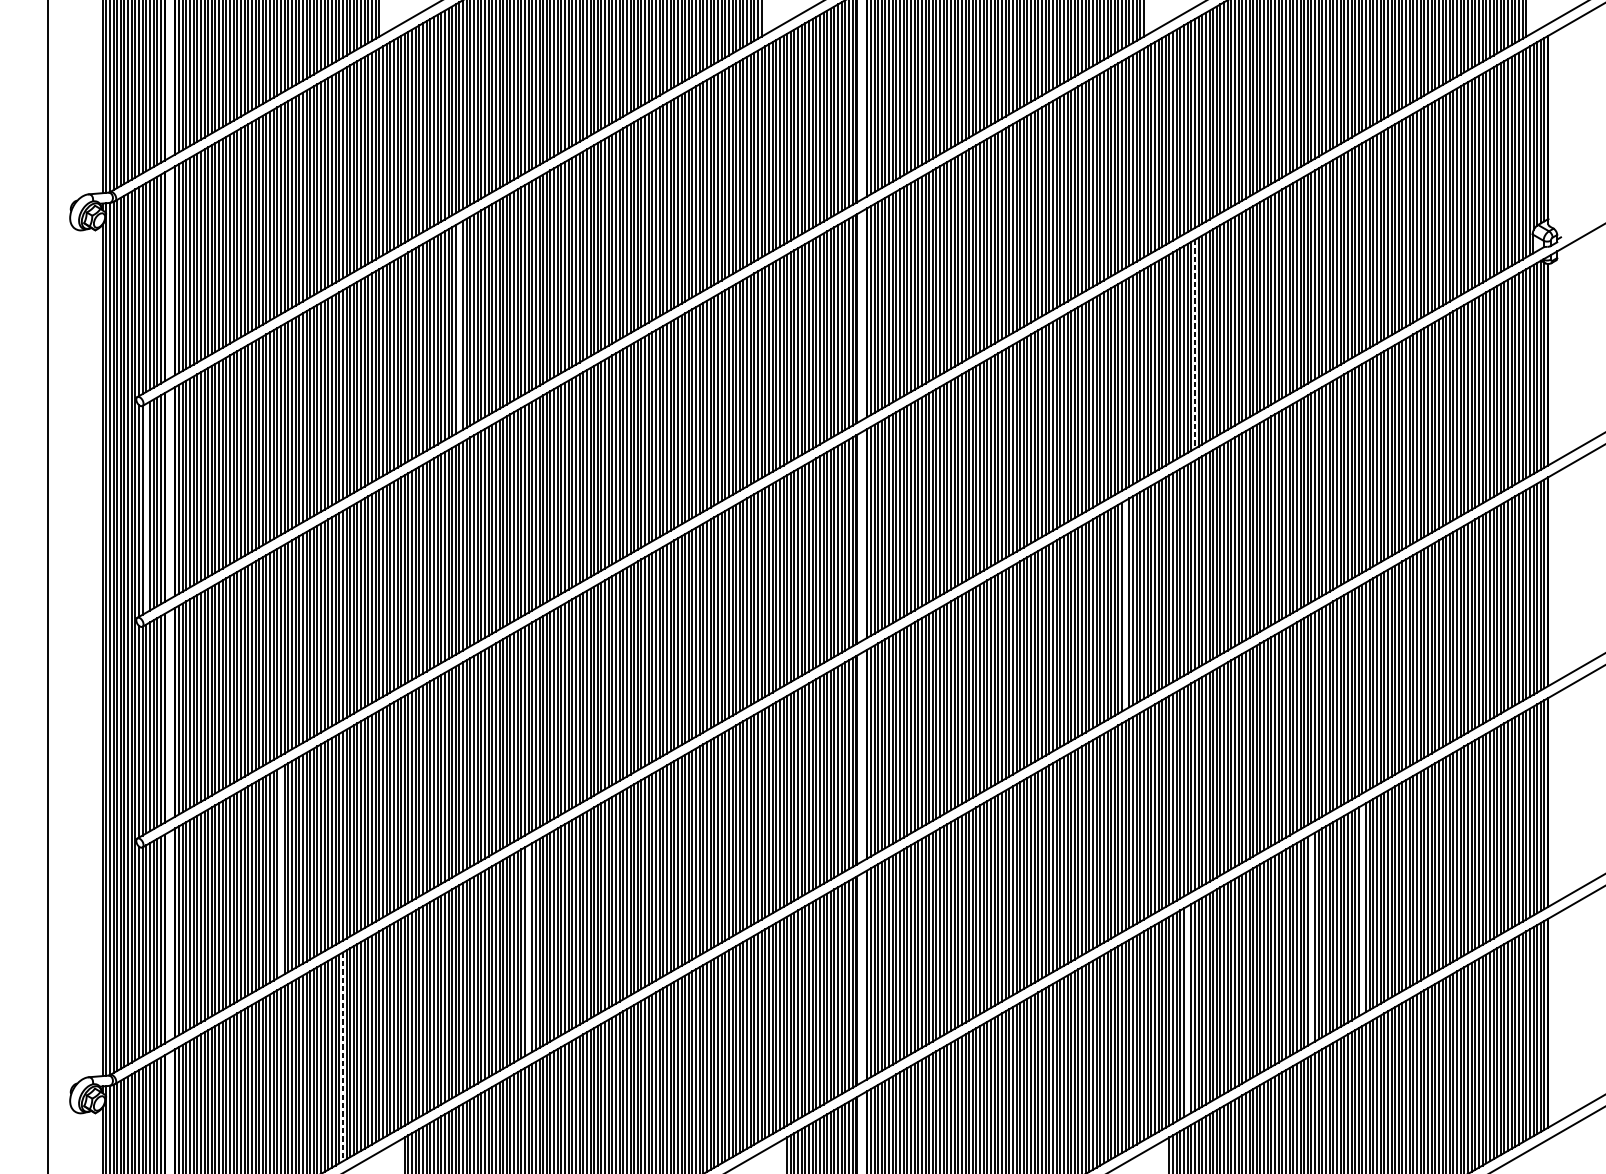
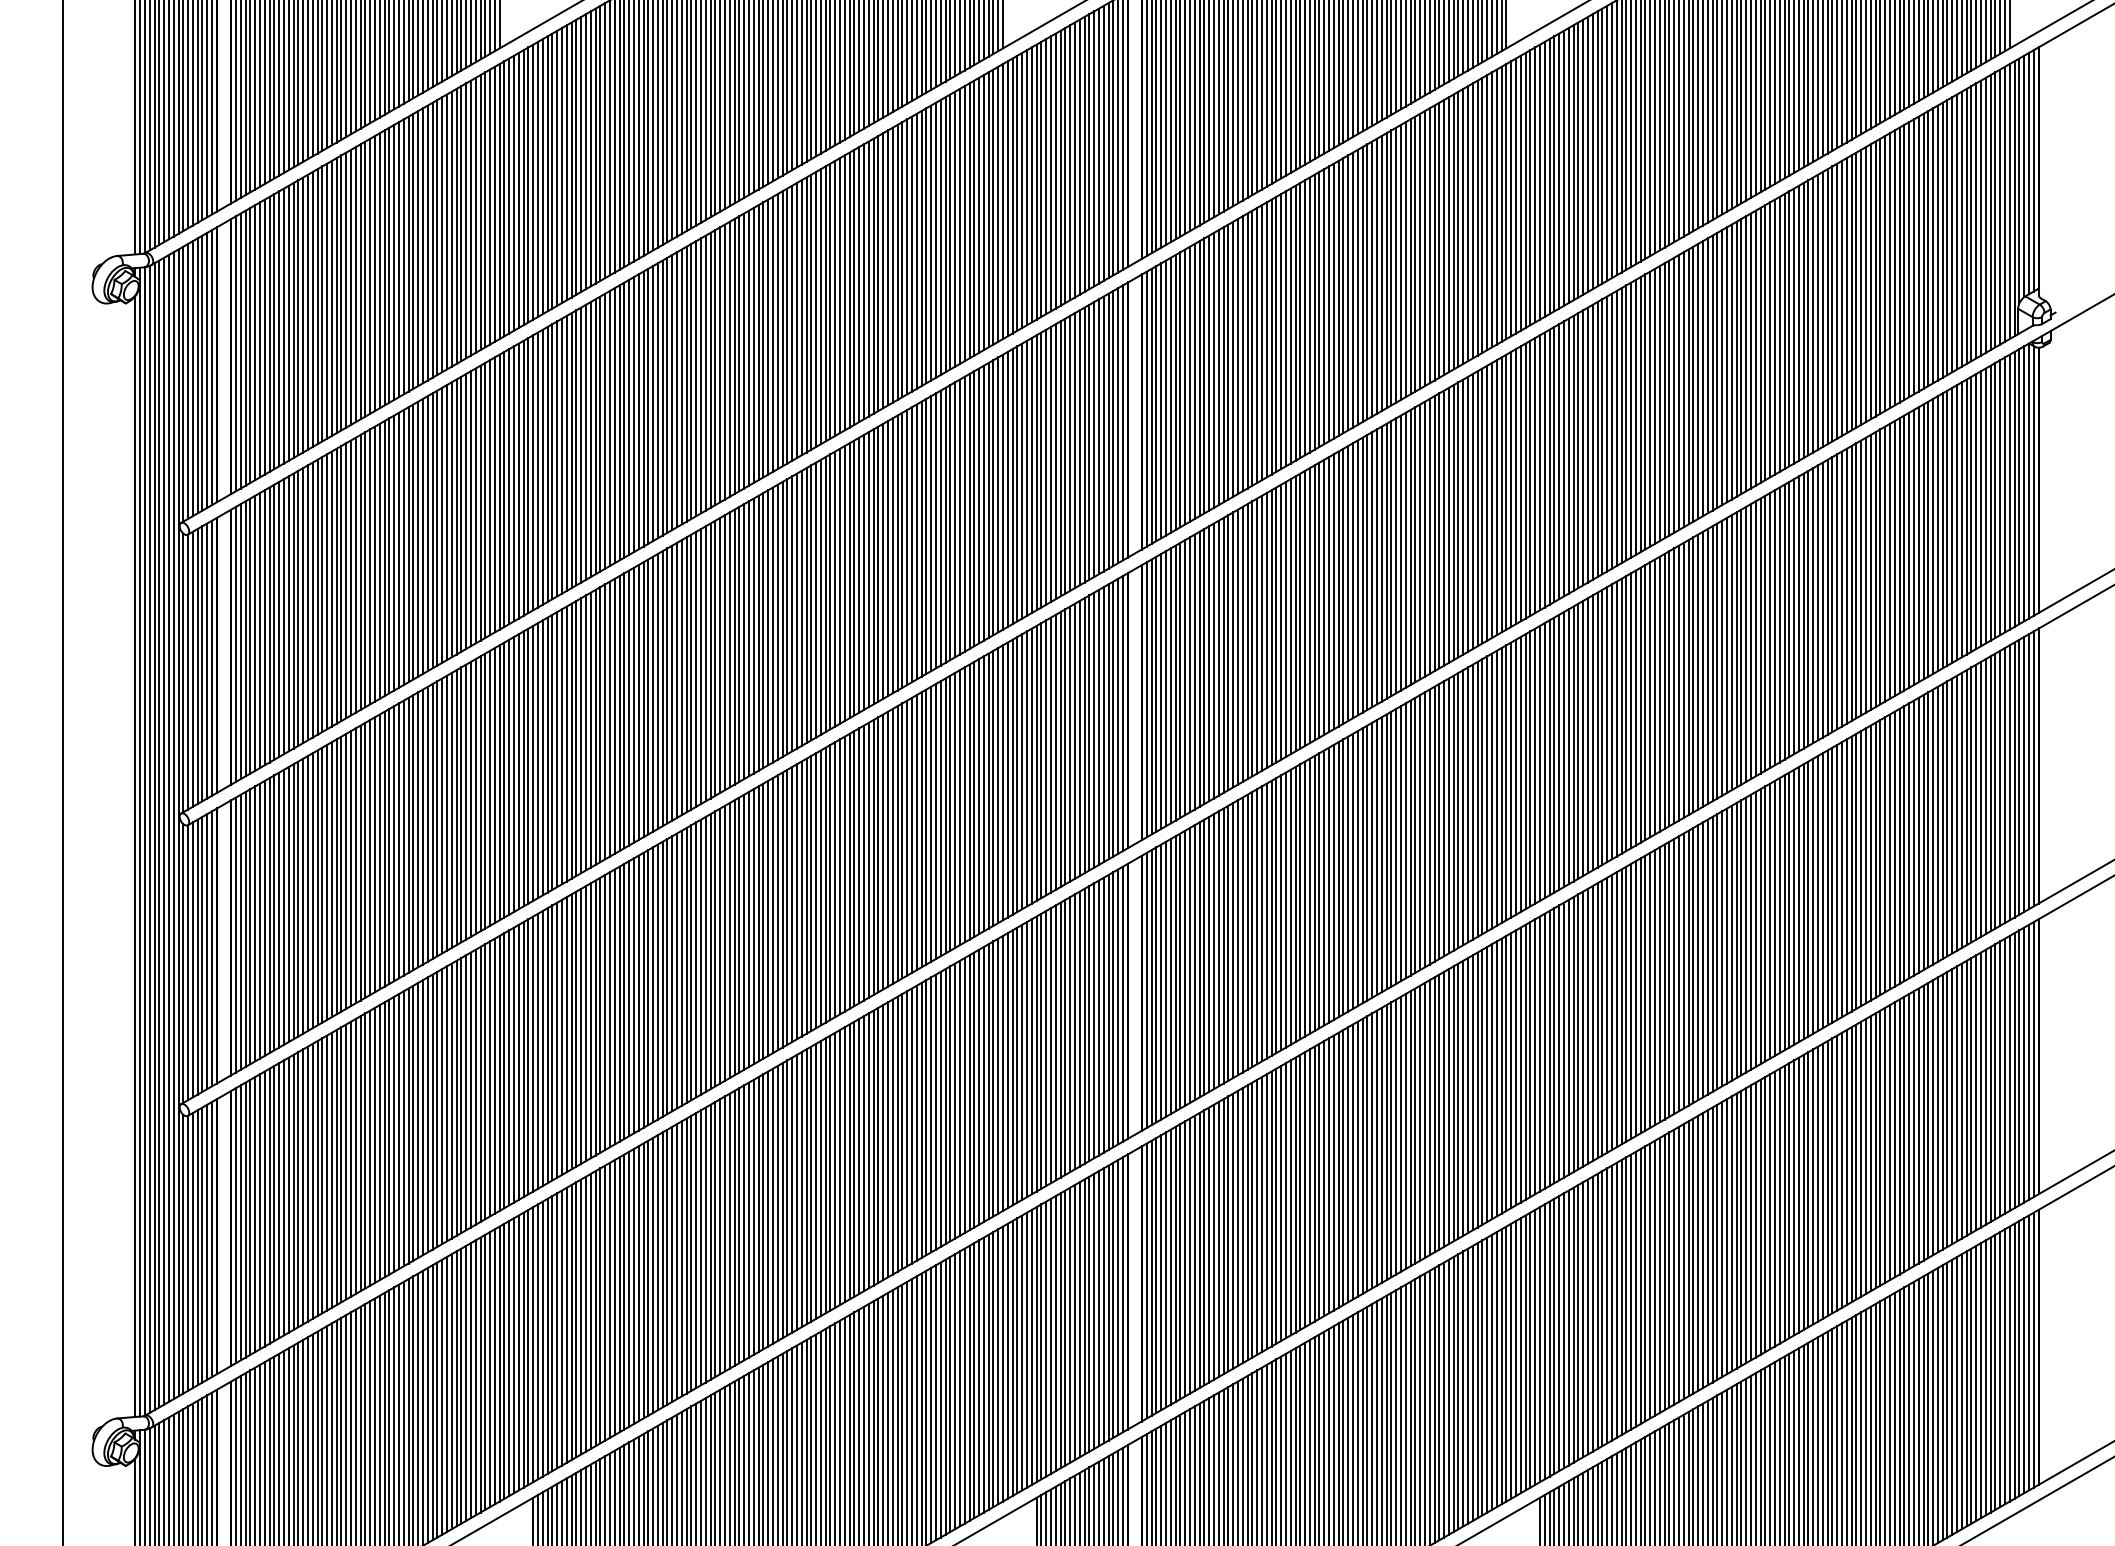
line: (459, 326) -> (605, 430), added
line: (1194, 344) -> (1573, 453), dashed -> solid
line: (146, 507) -> (192, 668), added
line: (1125, 604) -> (1482, 796), added
line: (281, 871) -> (370, 1147), added
line: (1362, 909) -> (1794, 1197), added
line: (1311, 939) -> (1726, 1236), added
line: (528, 949) -> (696, 1250), added
line: (1187, 1010) -> (1563, 1330), added
line: (342, 1057) -> (451, 1392), dashed -> solid

